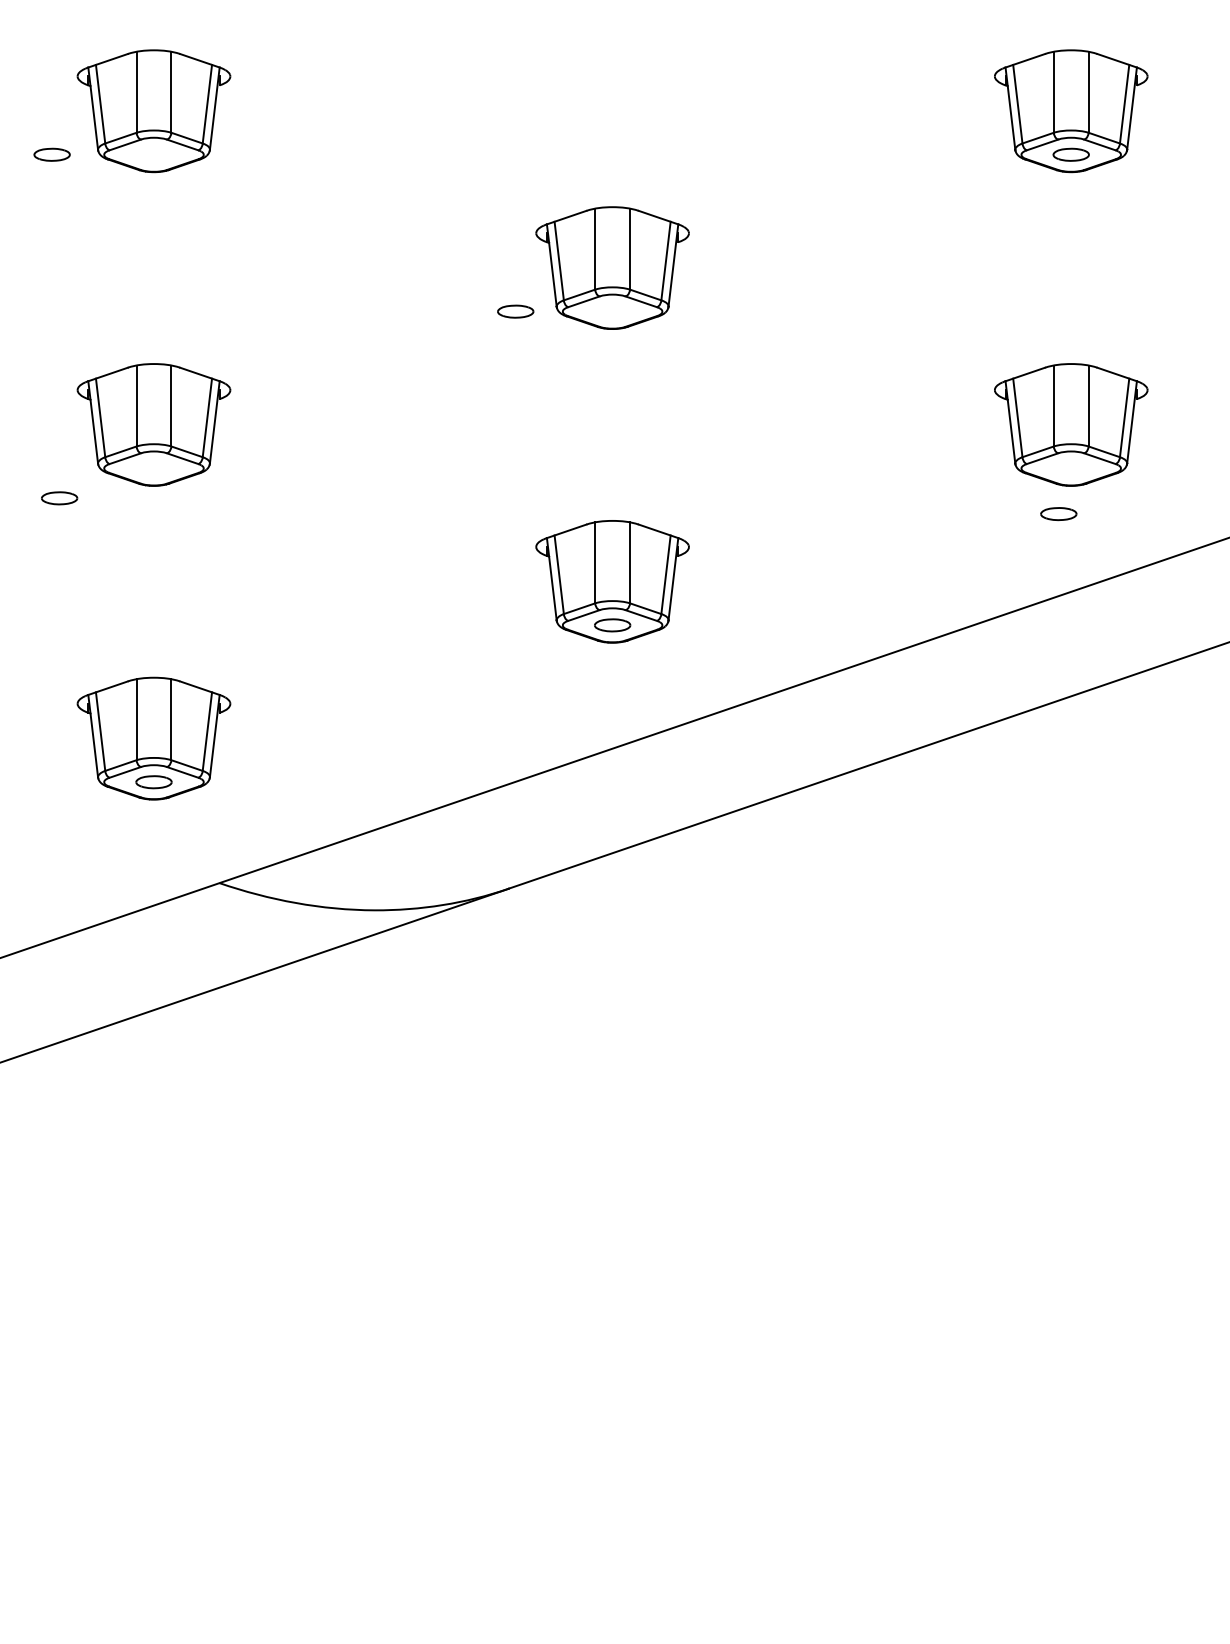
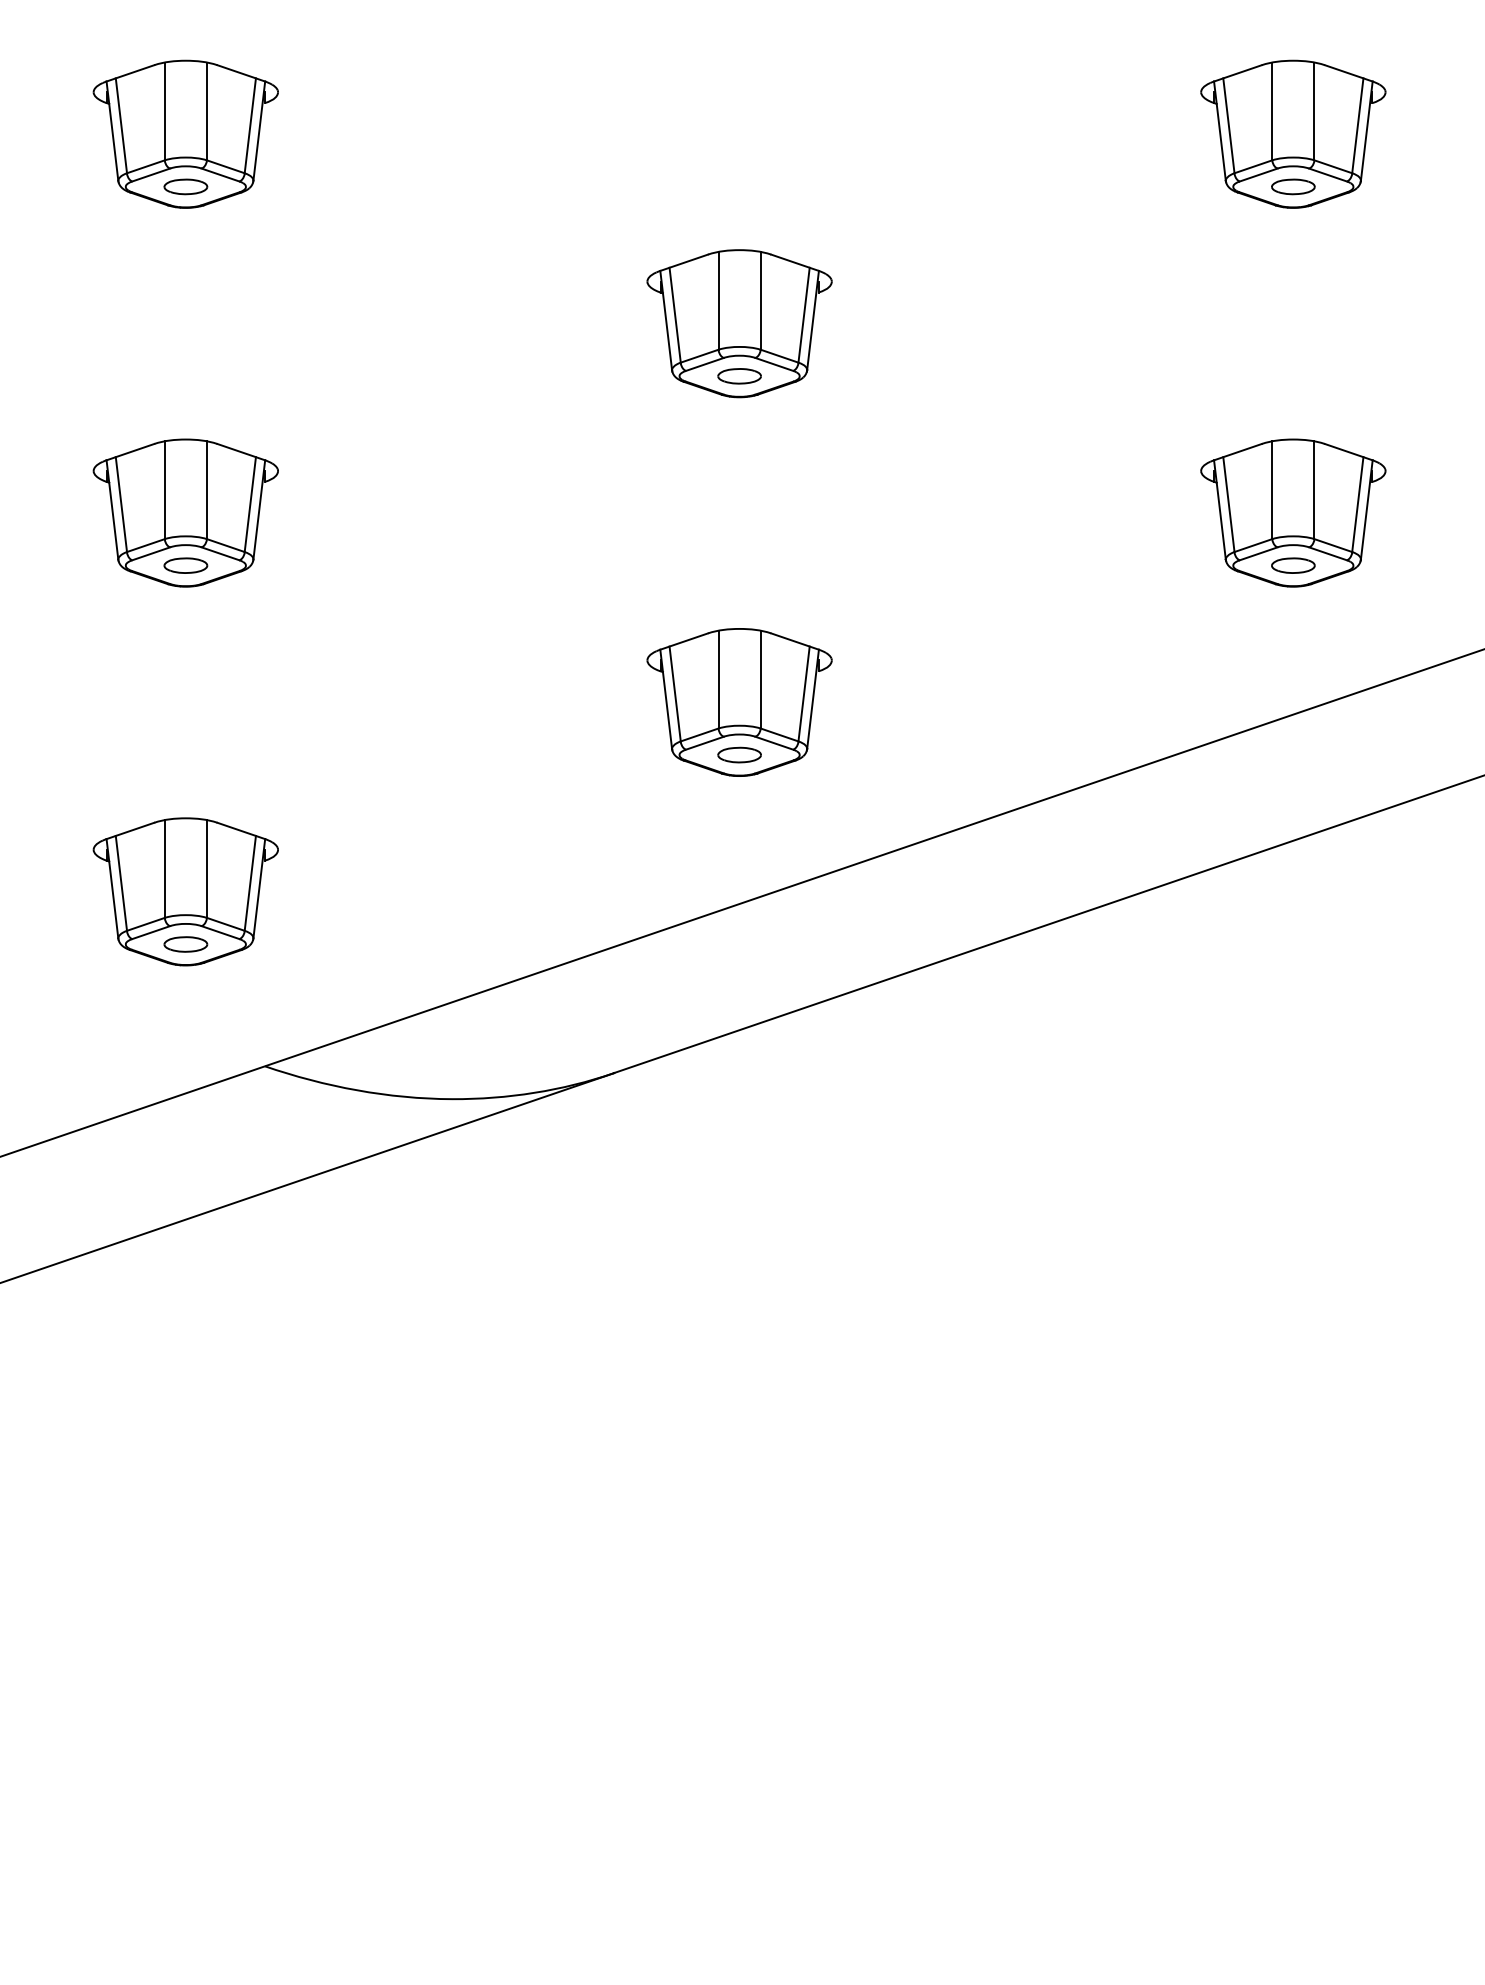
part: (51, 154) -> (185, 186), moved
part: (515, 311) -> (739, 376), moved
part: (59, 498) -> (185, 565), moved
part: (1058, 513) -> (1293, 565), moved

